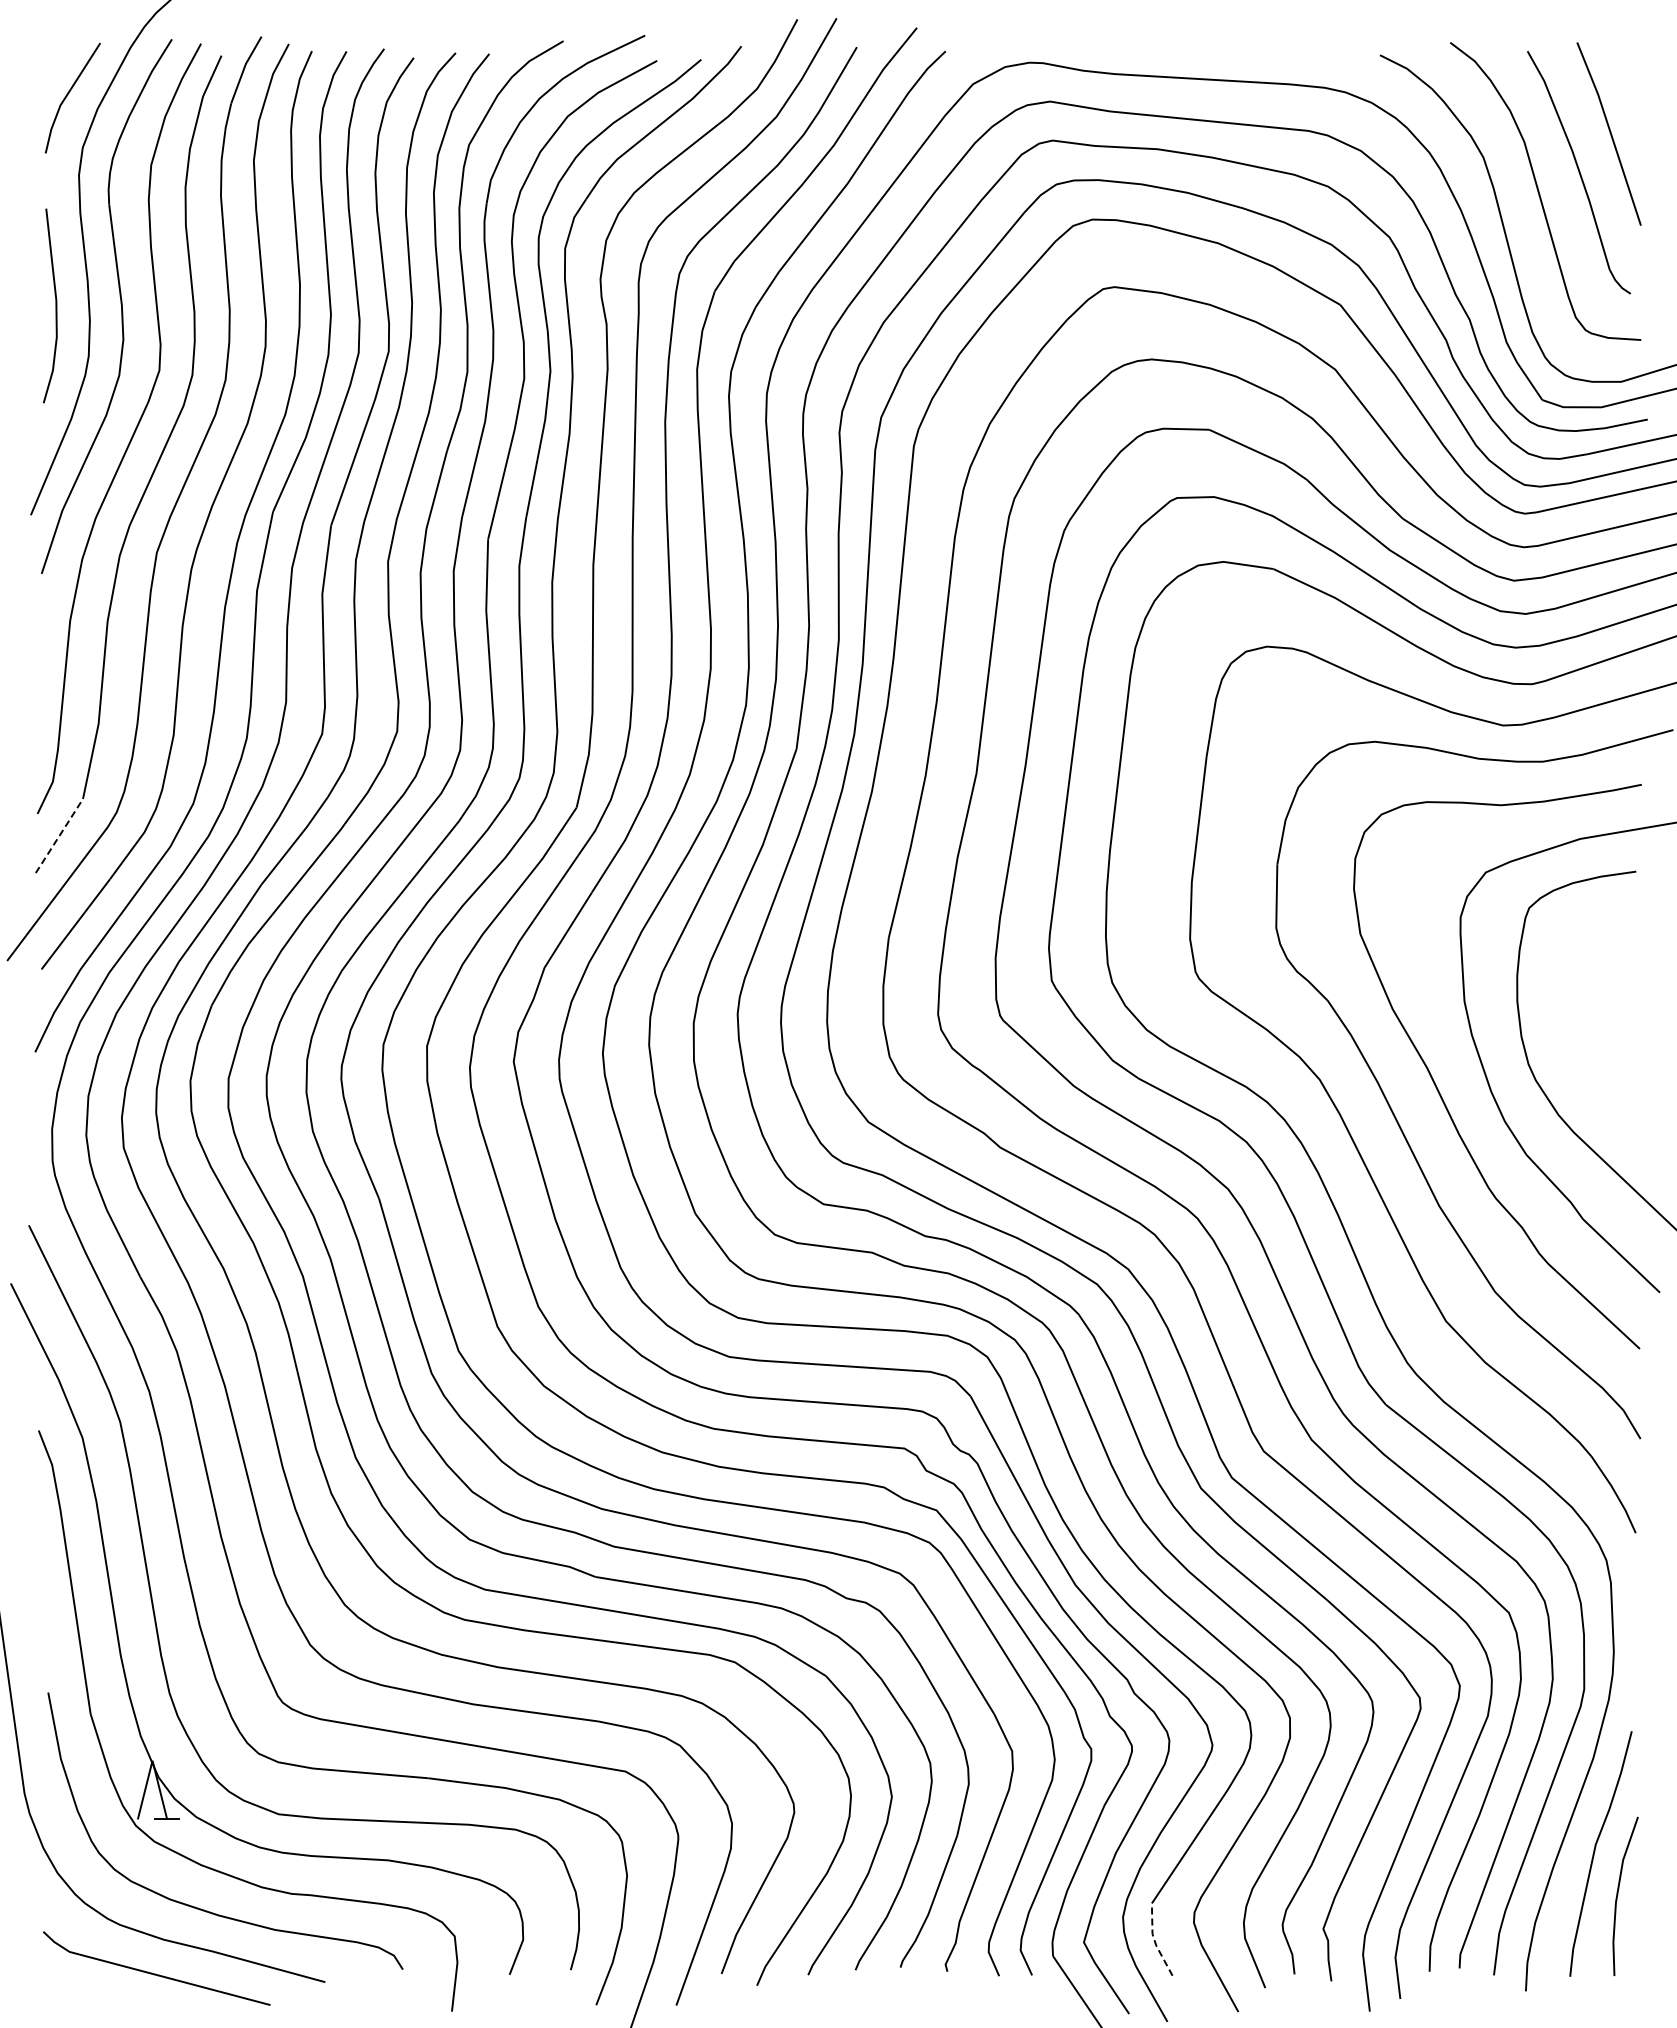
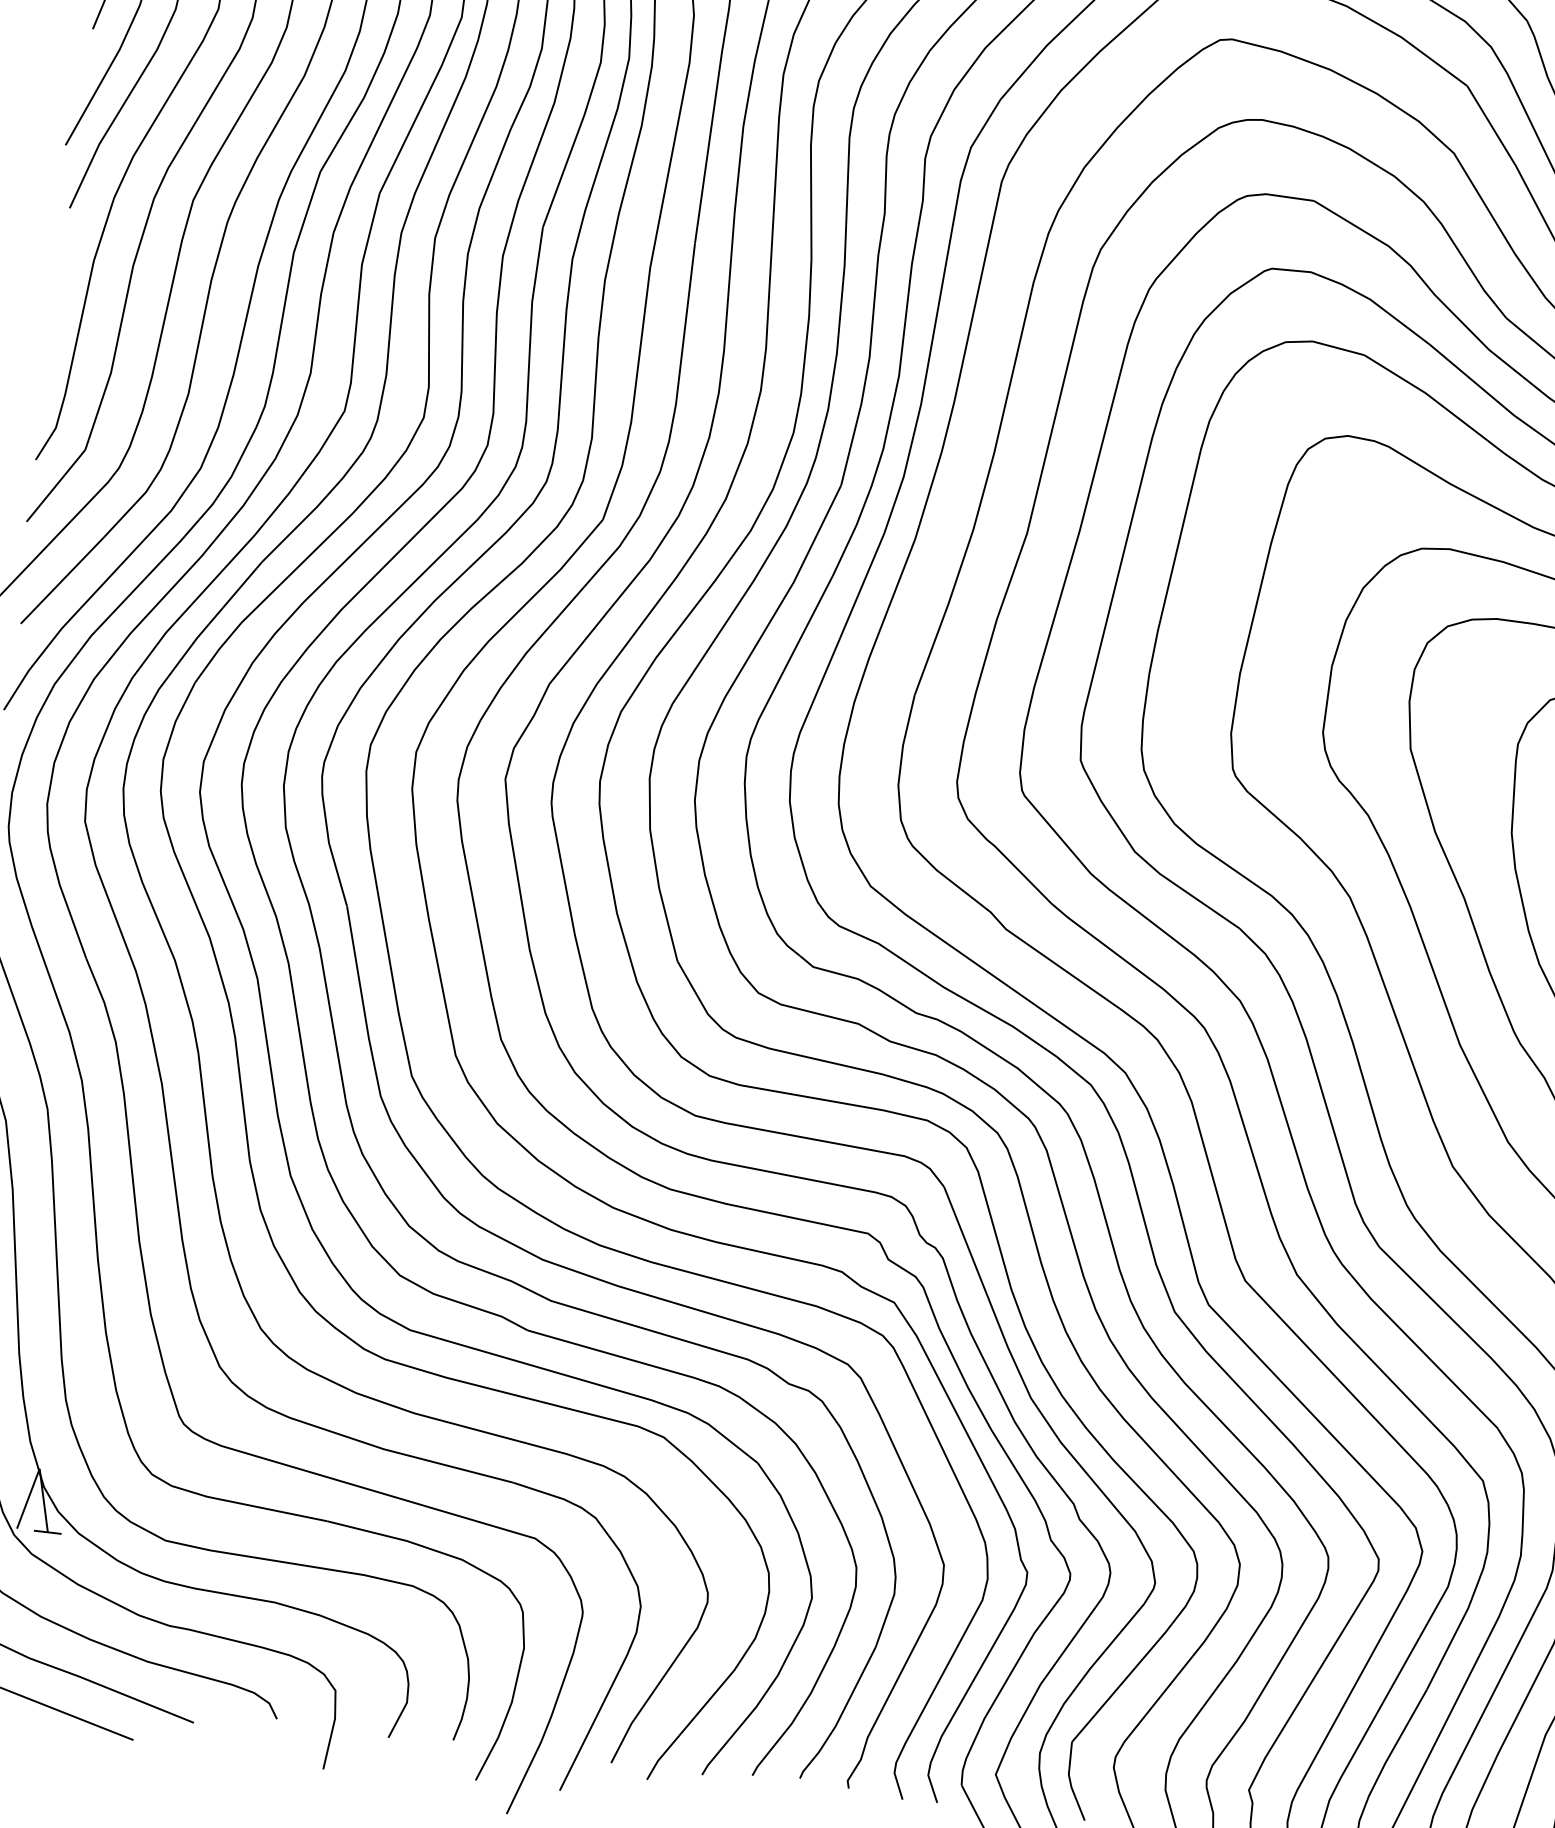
line: (59, 836) -> (56, 486), dashed -> solid
line: (1154, 1941) -> (1070, 1782), dashed -> solid

